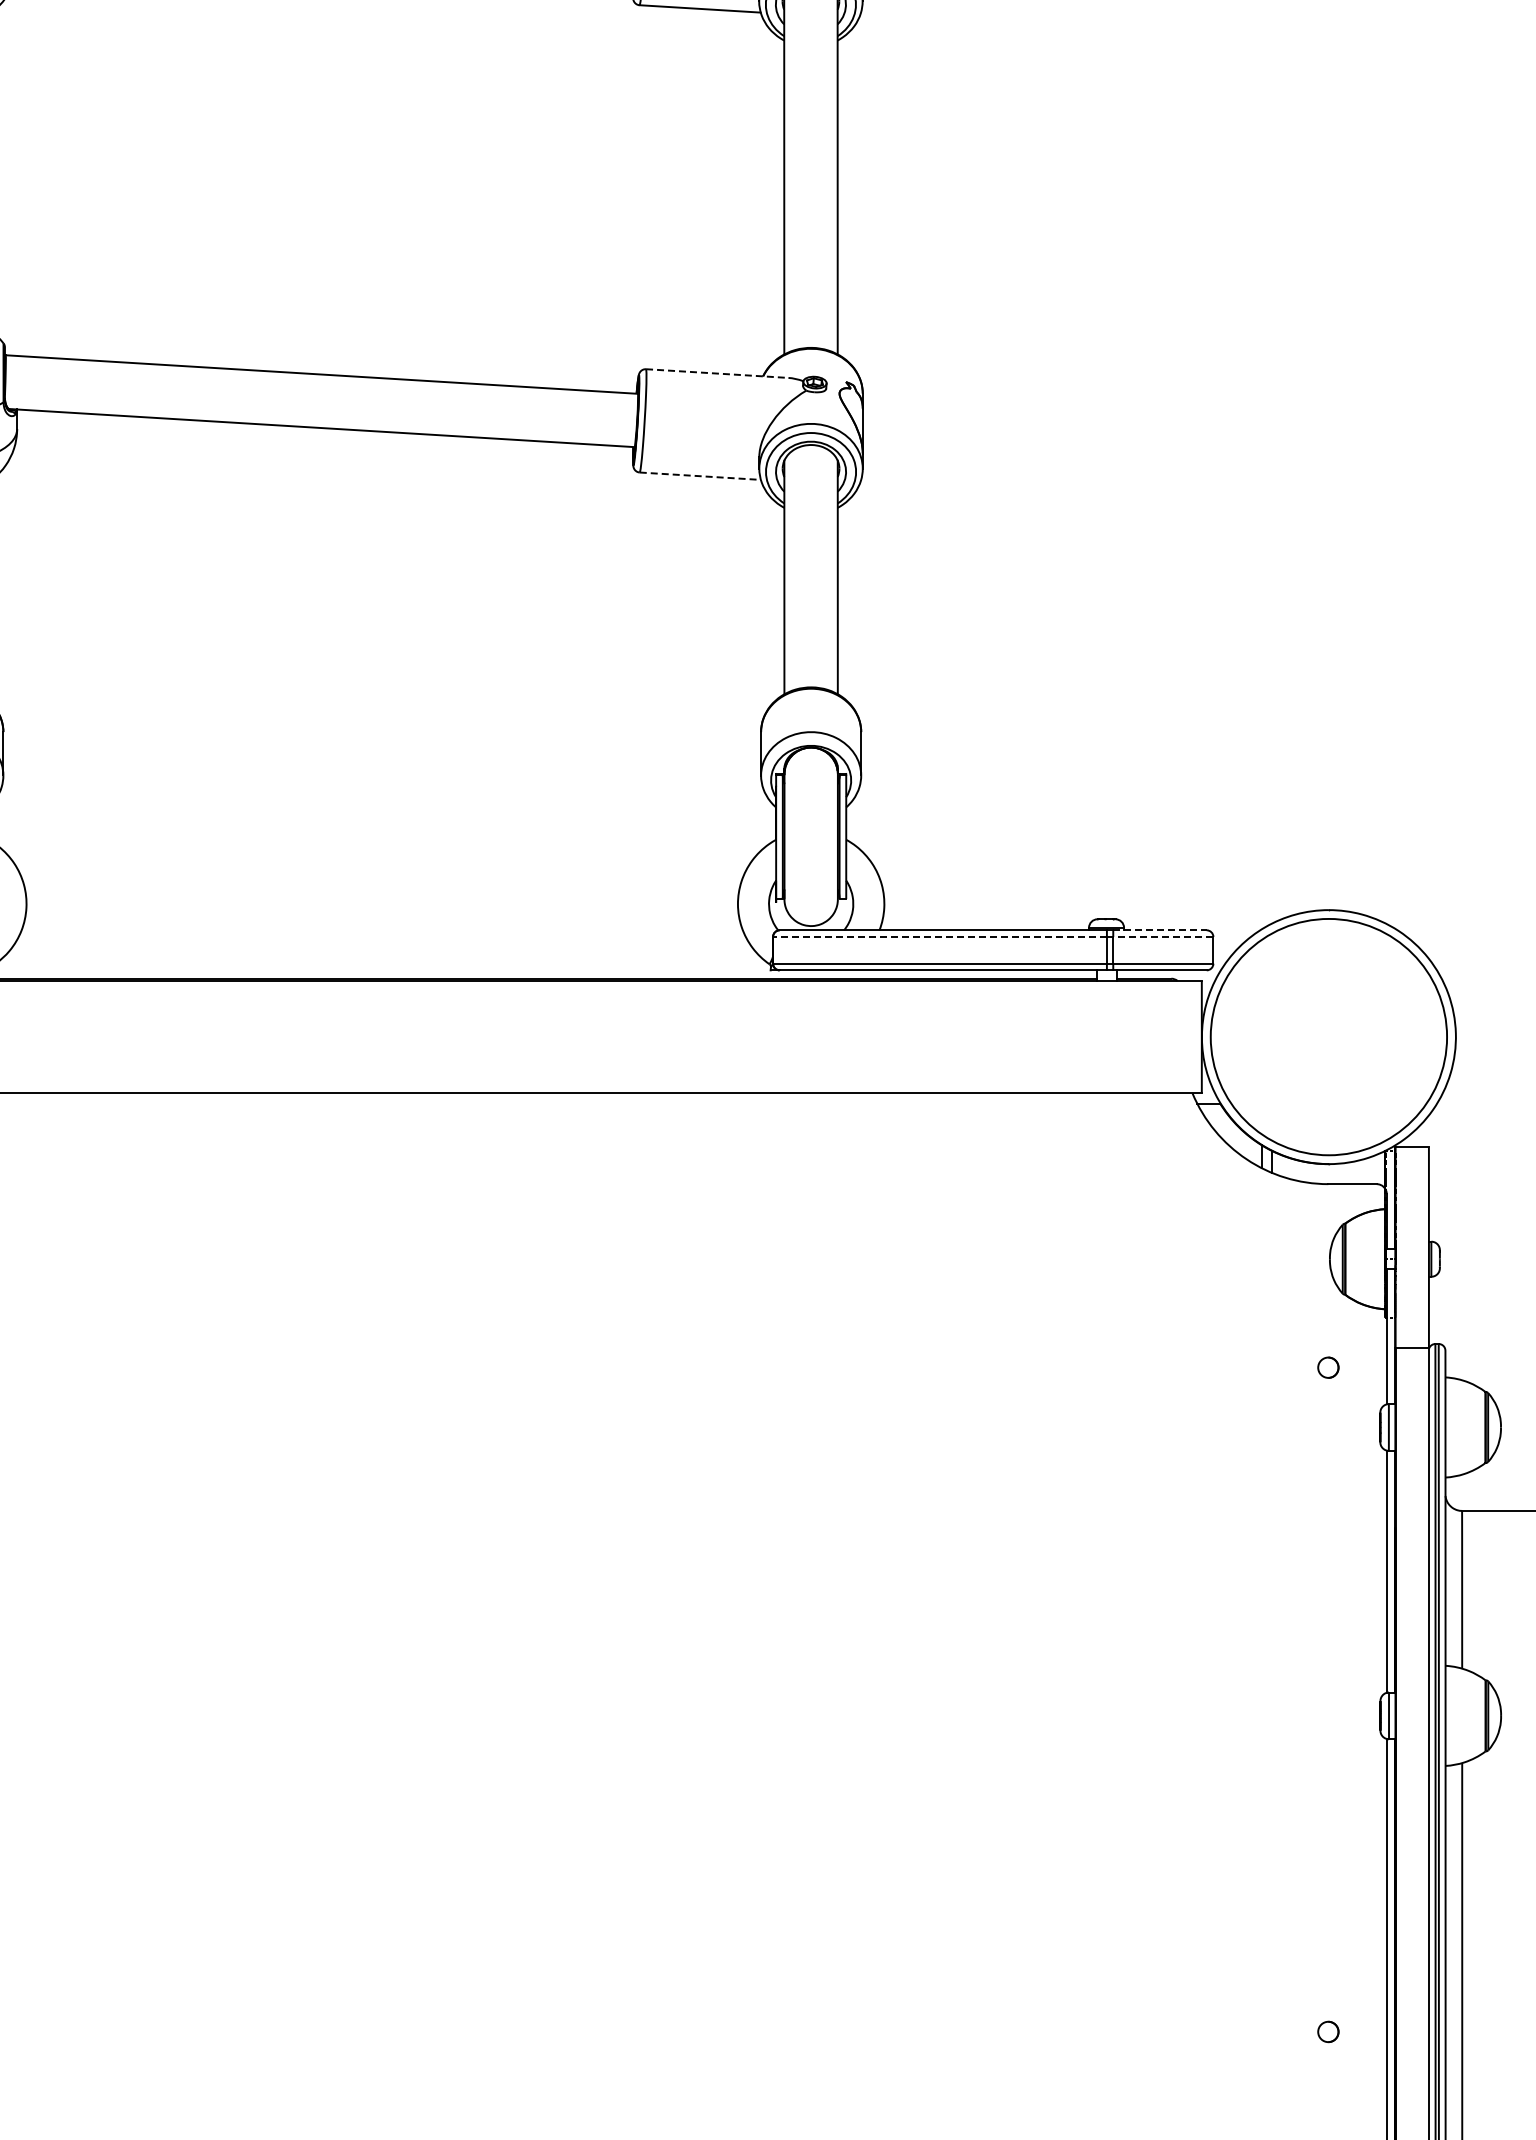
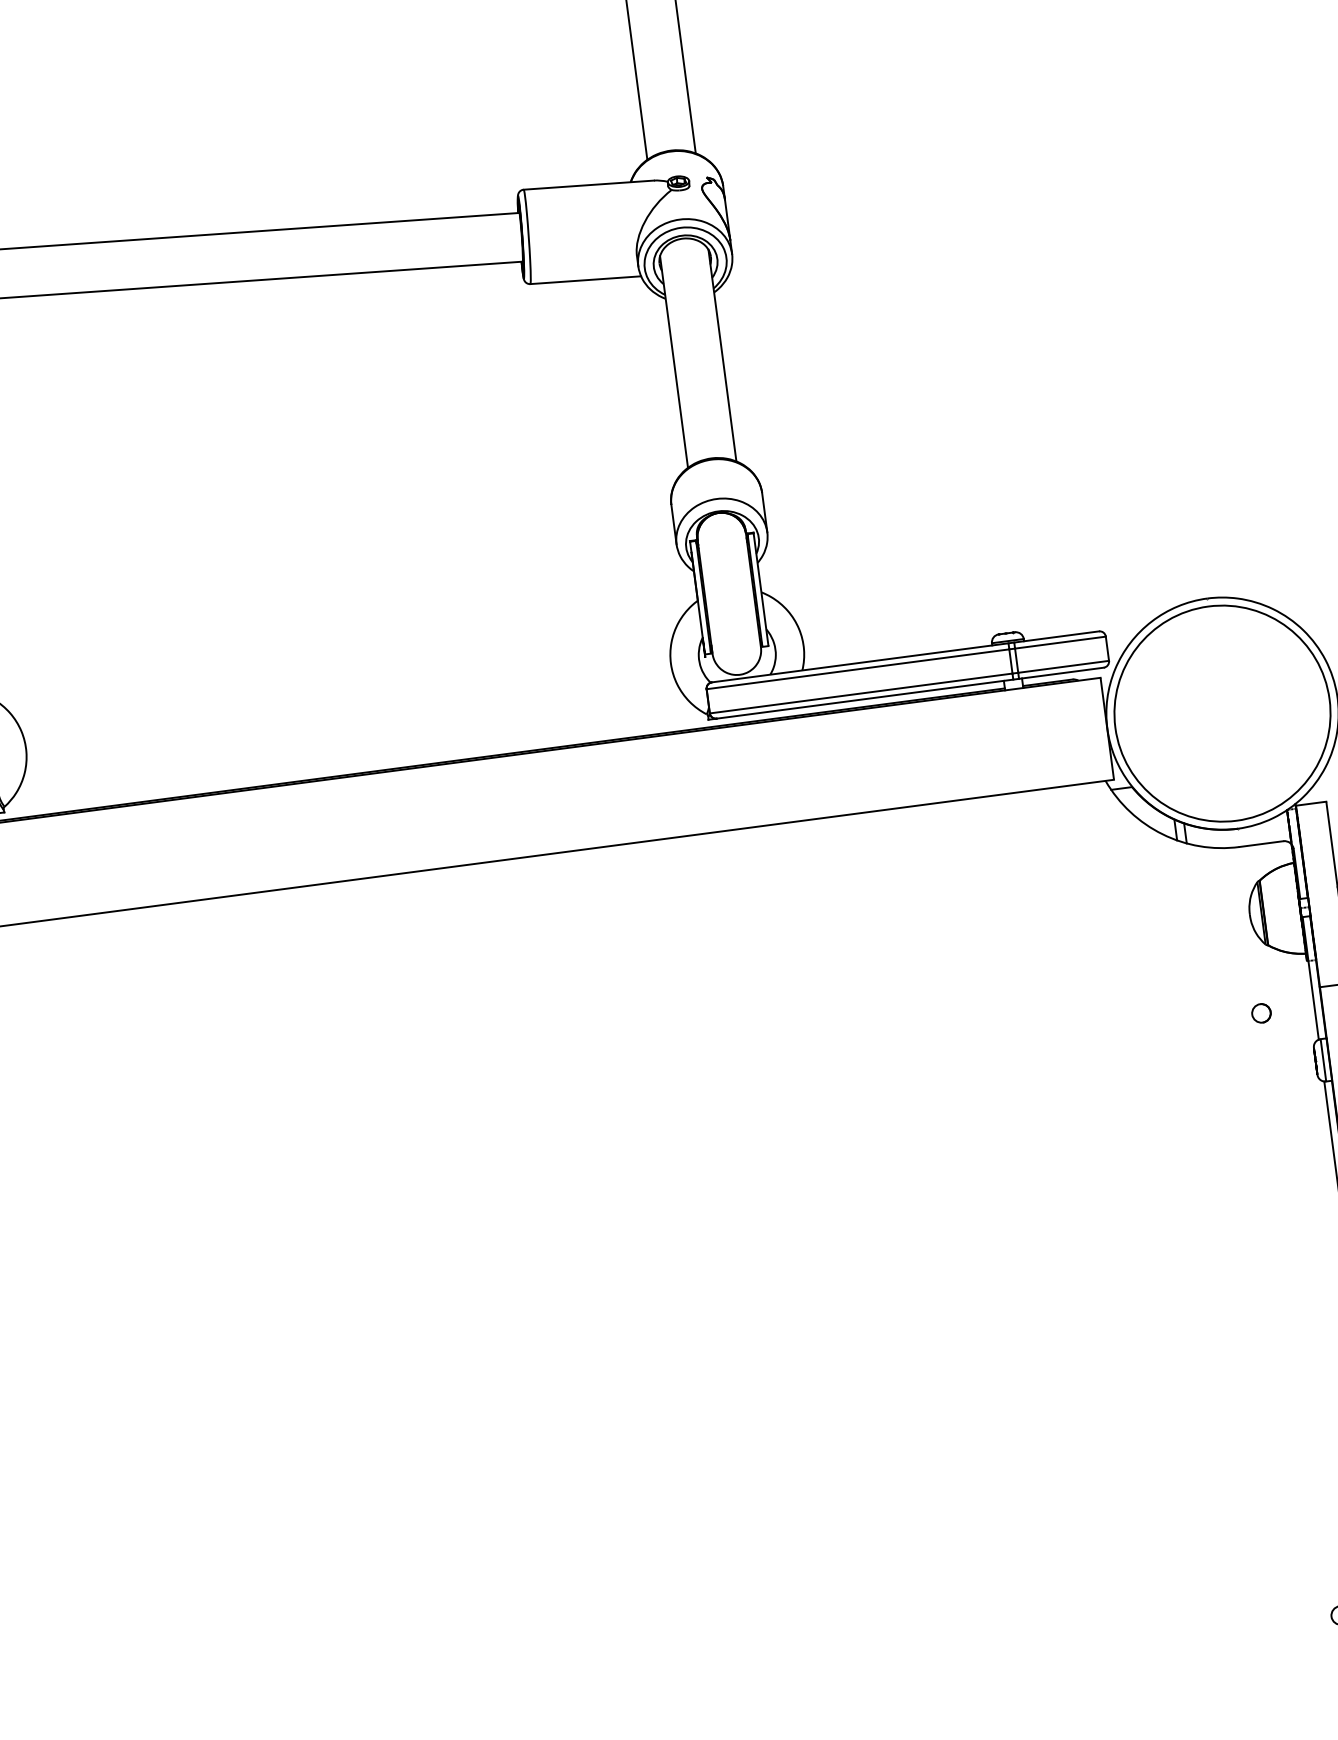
line: (717, 373) -> (589, 185), dashed -> solid
line: (700, 476) -> (585, 280), dashed -> solid
line: (1159, 930) -> (1056, 637), dashed -> solid
line: (939, 936) -> (857, 668), dashed -> solid
line: (1162, 936) -> (1059, 642), dashed -> solid

